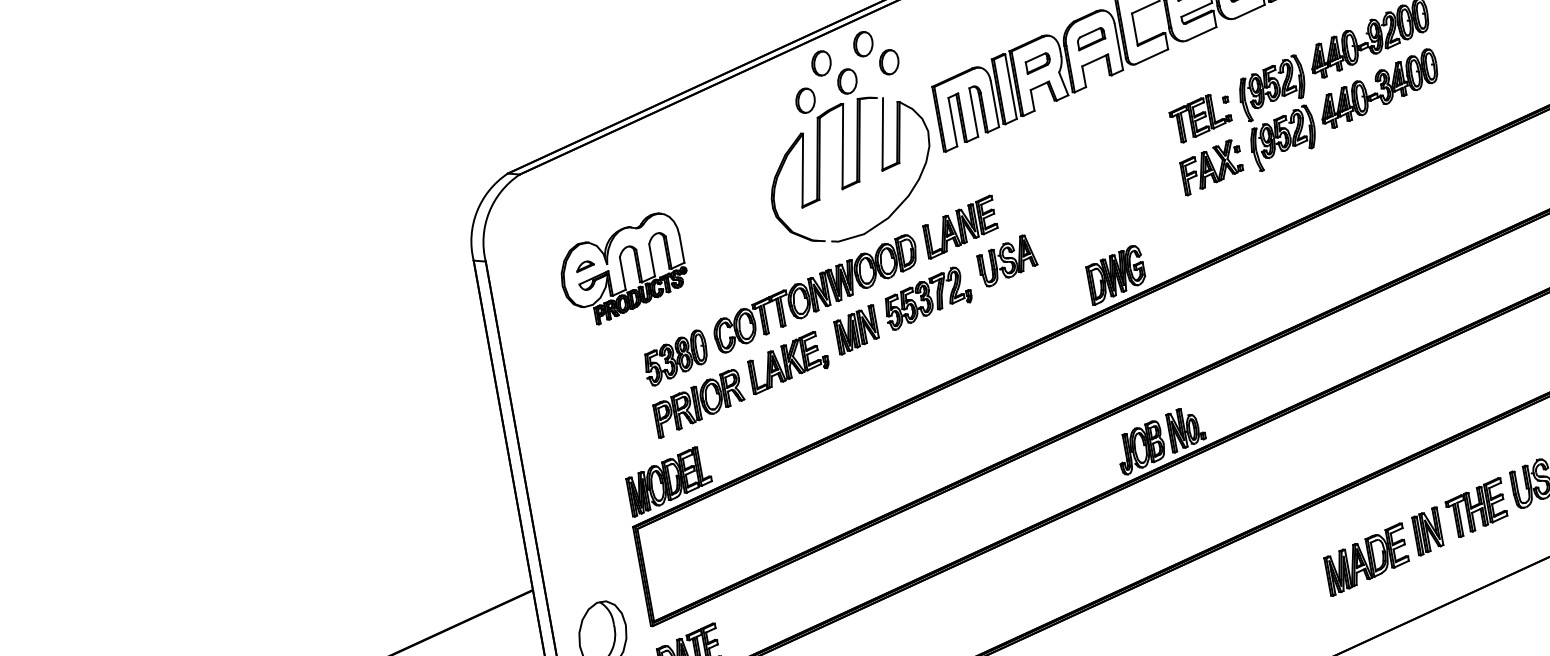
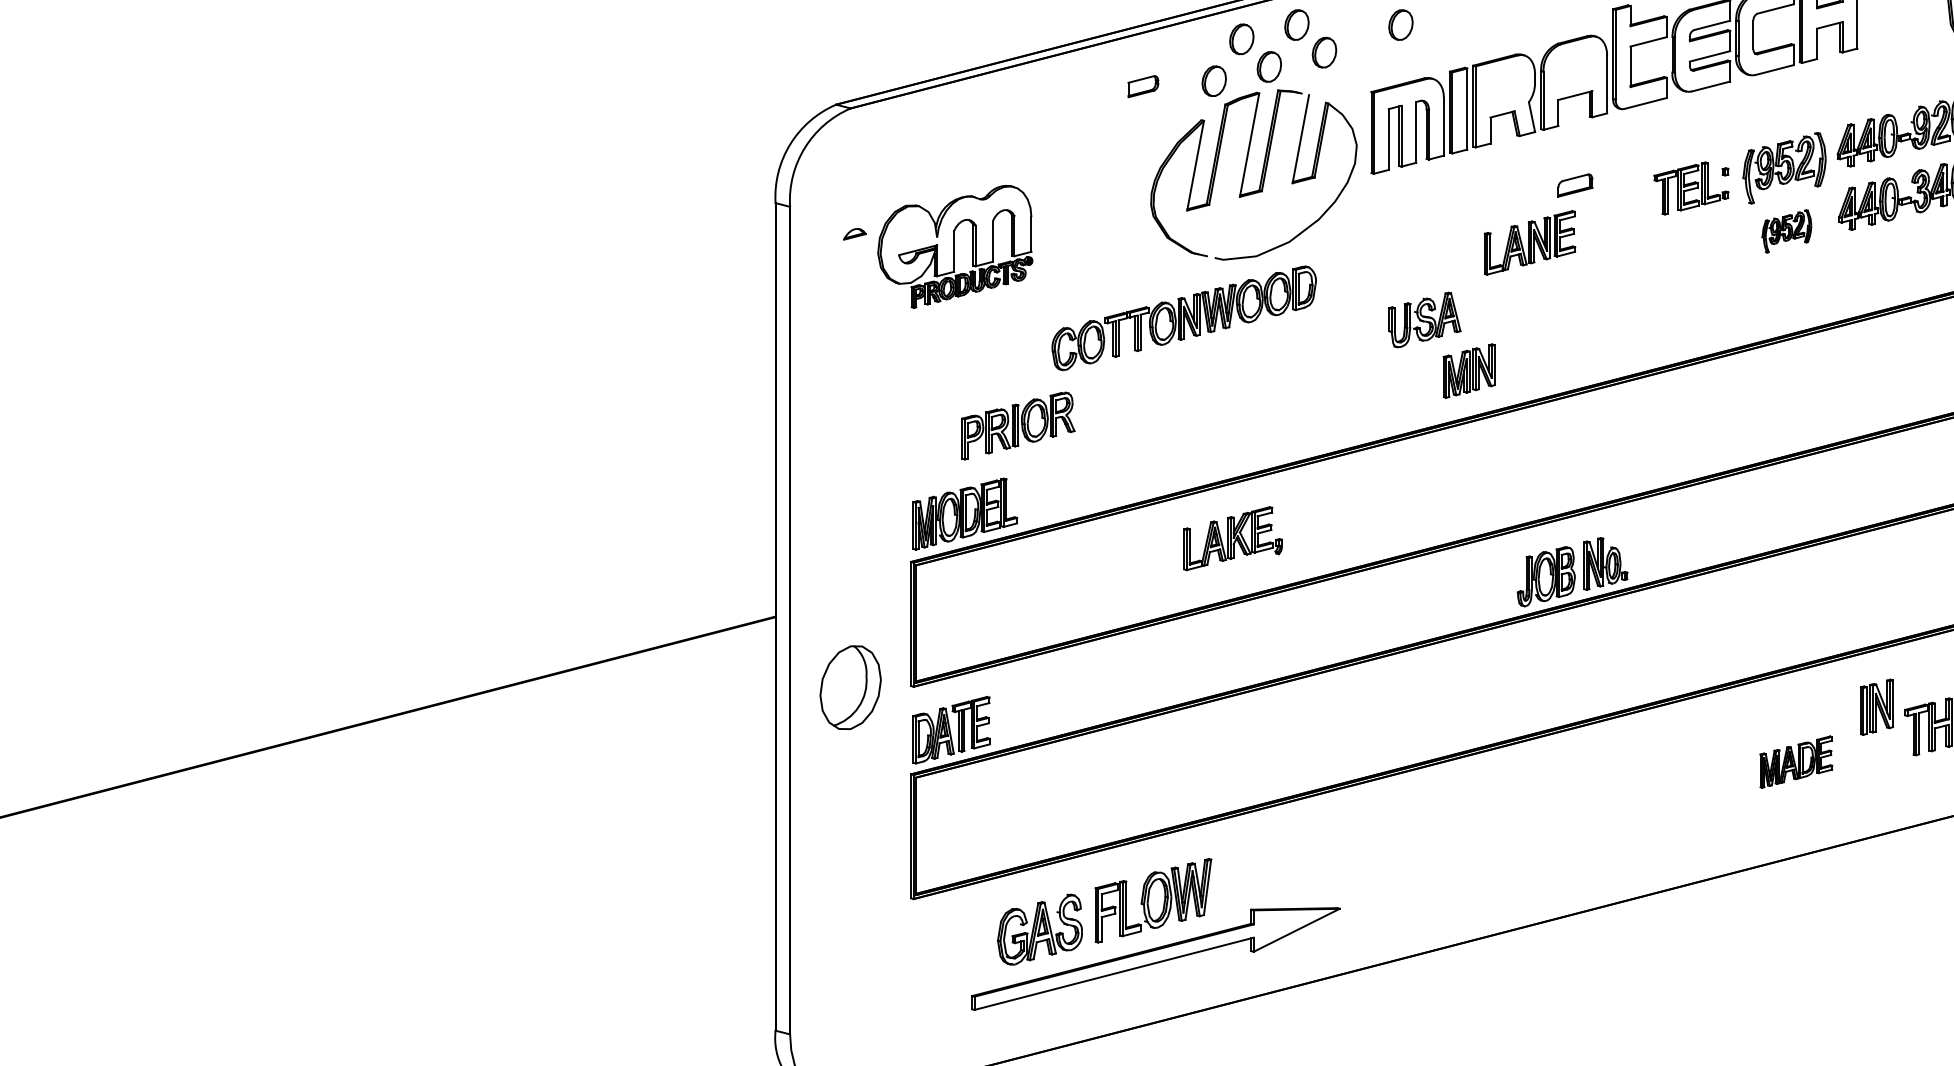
part: (945, 28) -> (1400, 24), added
part: (1091, 38) -> (1575, 185), moved
part: (1038, 63) -> (1143, 86), moved
part: (1282, 138) -> (1786, 231), size x0.6
part: (1211, 166) -> (1693, 250), removed
part: (960, 226) -> (1530, 242), moved
part: (584, 266) -> (854, 234), moved
part: (1115, 274) -> (1553, 360), removed
part: (927, 297) -> (1319, 347), removed
part: (855, 329) -> (1468, 370), moved
part: (676, 357) -> (1000, 365), removed
part: (787, 362) -> (1232, 538), moved
part: (1427, 530) -> (1876, 706), moved
part: (1366, 559) -> (1796, 761), size x0.7

